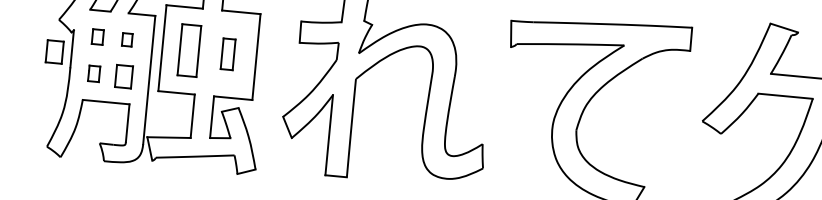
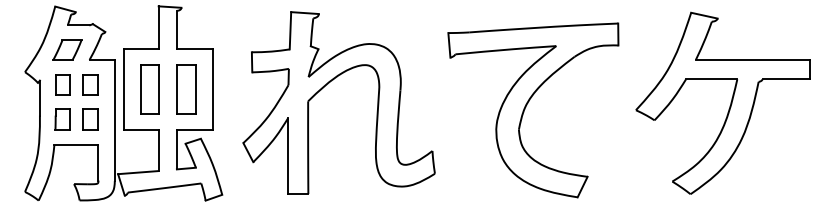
part: (97, 36) -> (62, 84), size x1.43
part: (127, 39) -> (90, 84), size x1.67
part: (54, 51) -> (23, 102), removed
part: (228, 54) -> (186, 89), size x1.67
part: (93, 73) -> (62, 119), size x1.43

